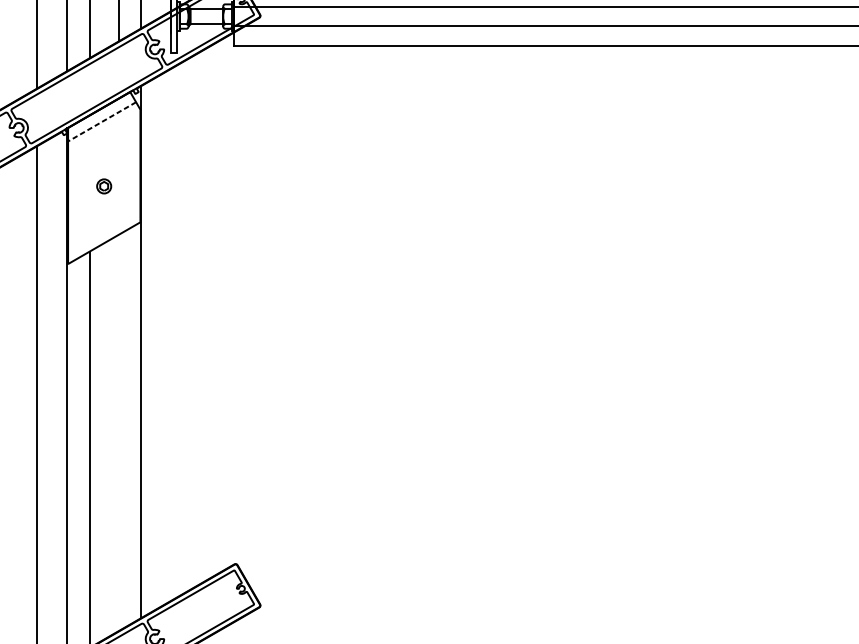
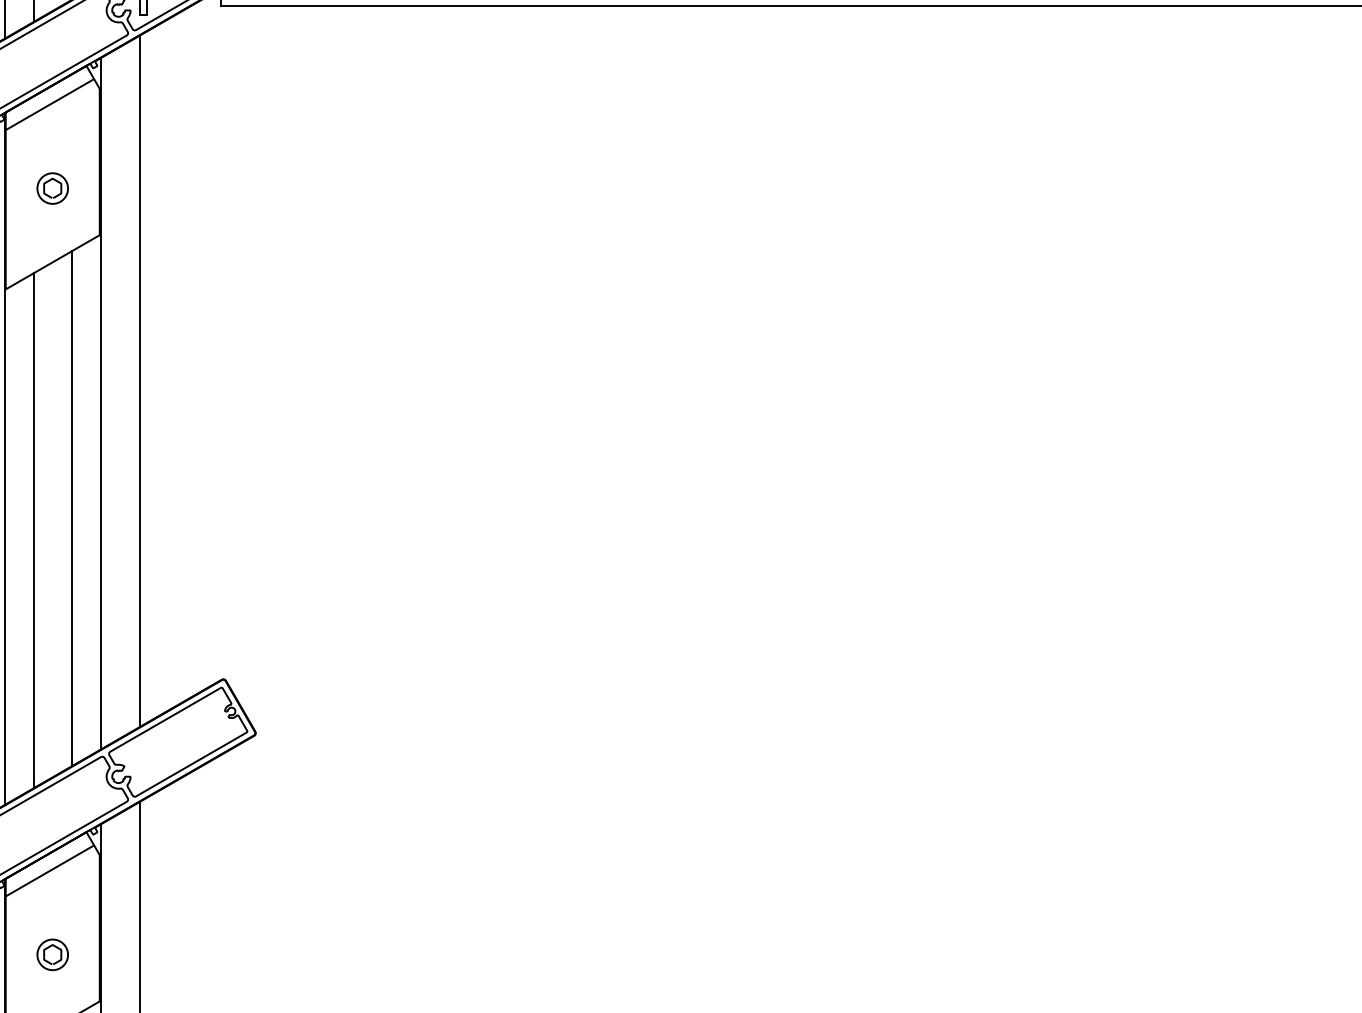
line: (101, 121) -> (49, 104), dashed -> solid
part: (104, 186) -> (52, 188), size x1.67
line: (171, 334) -> (139, 381), added
line: (118, 432) -> (71, 508), added

